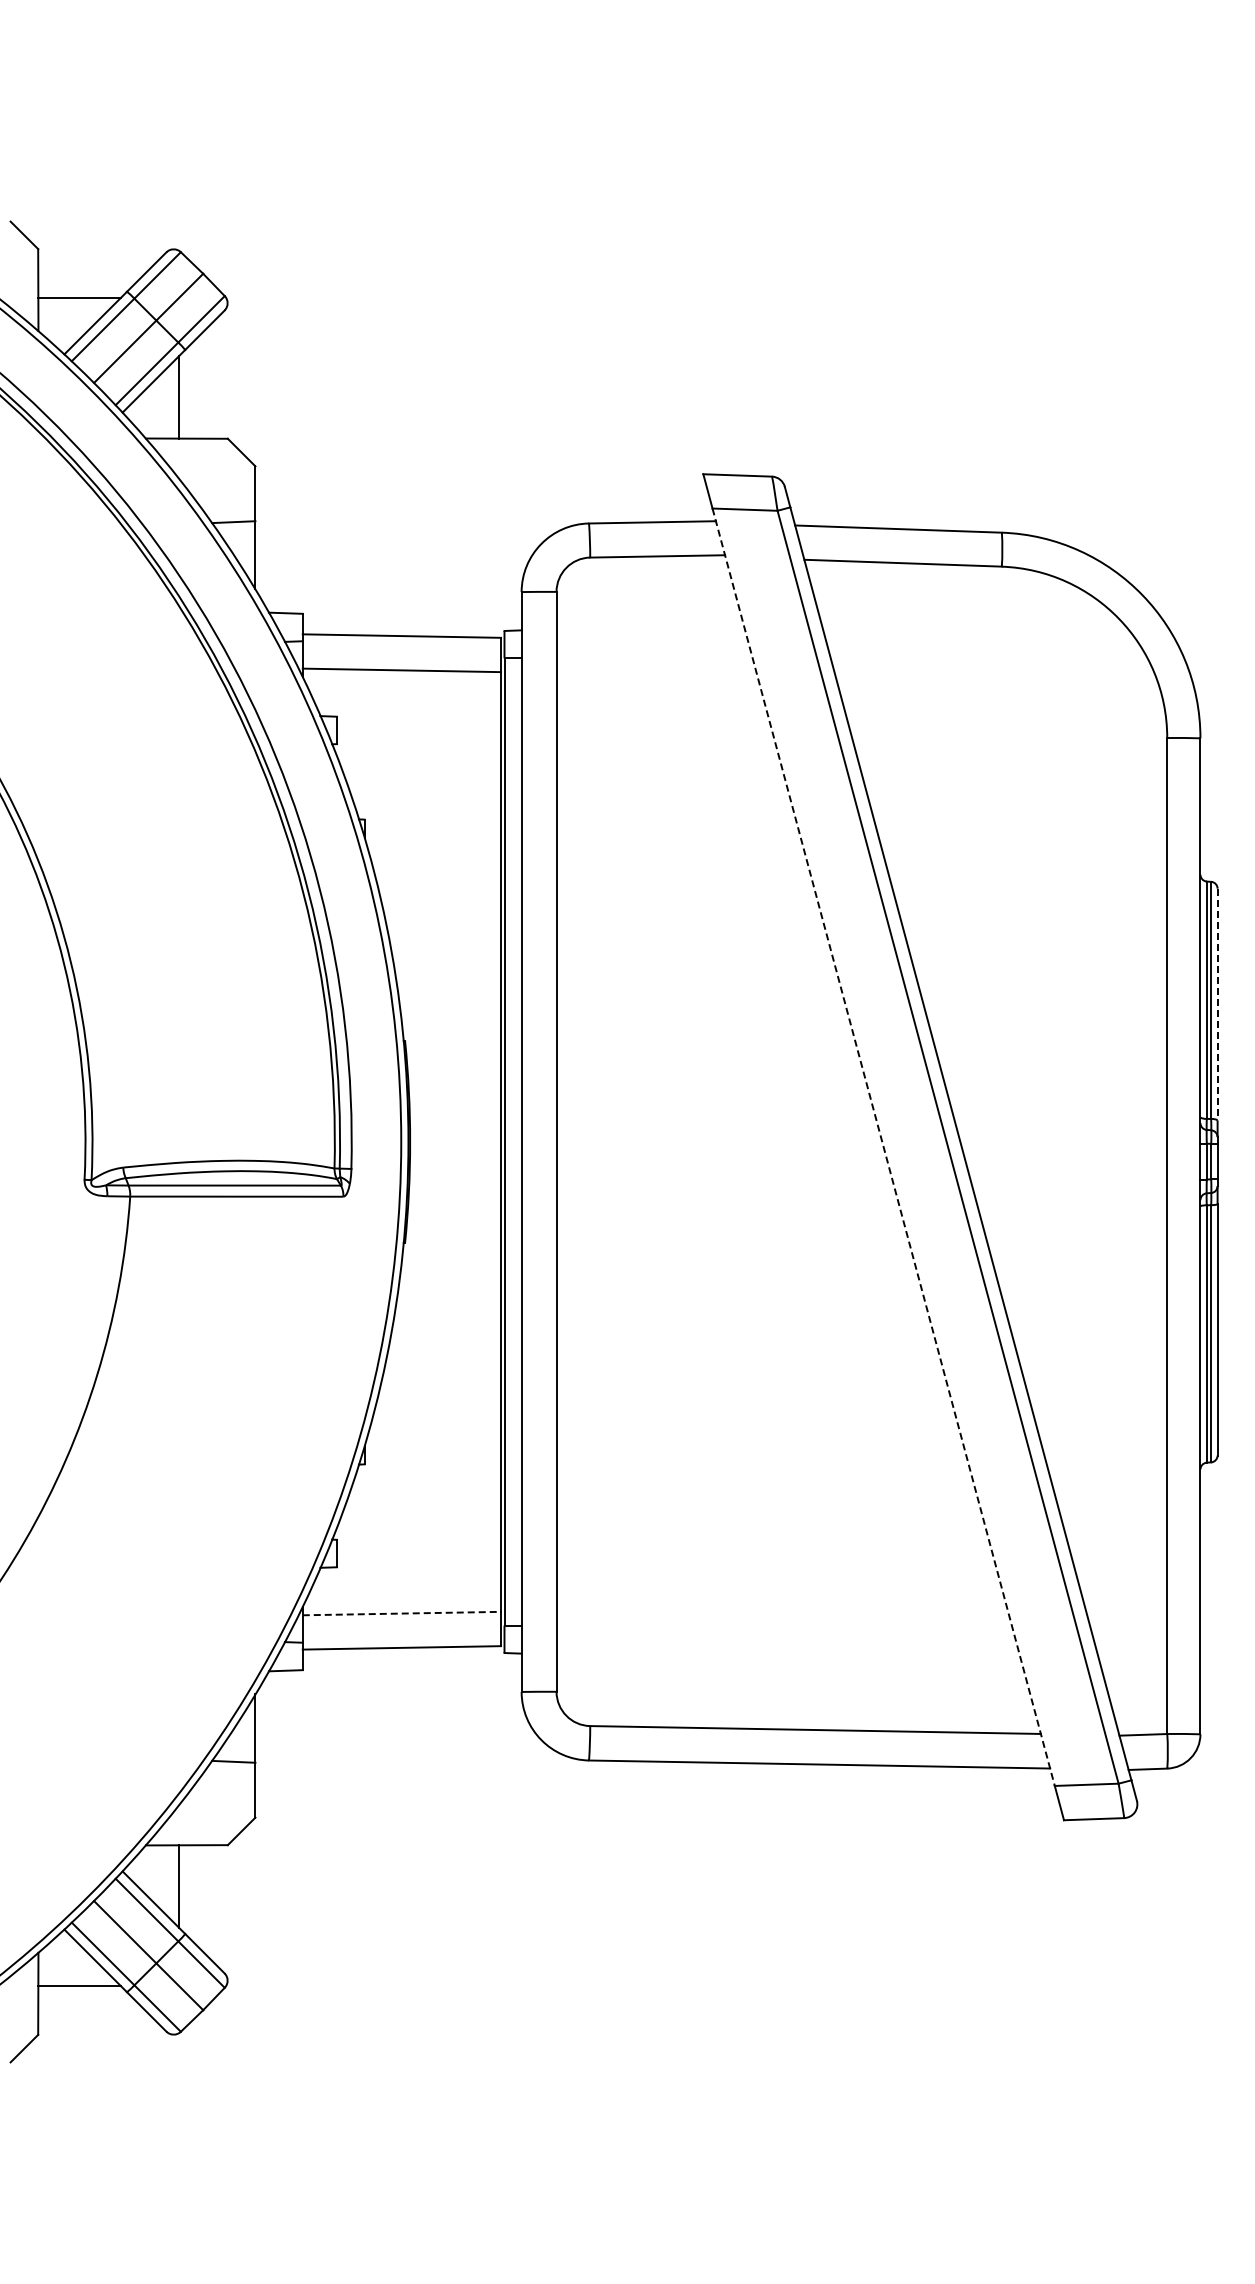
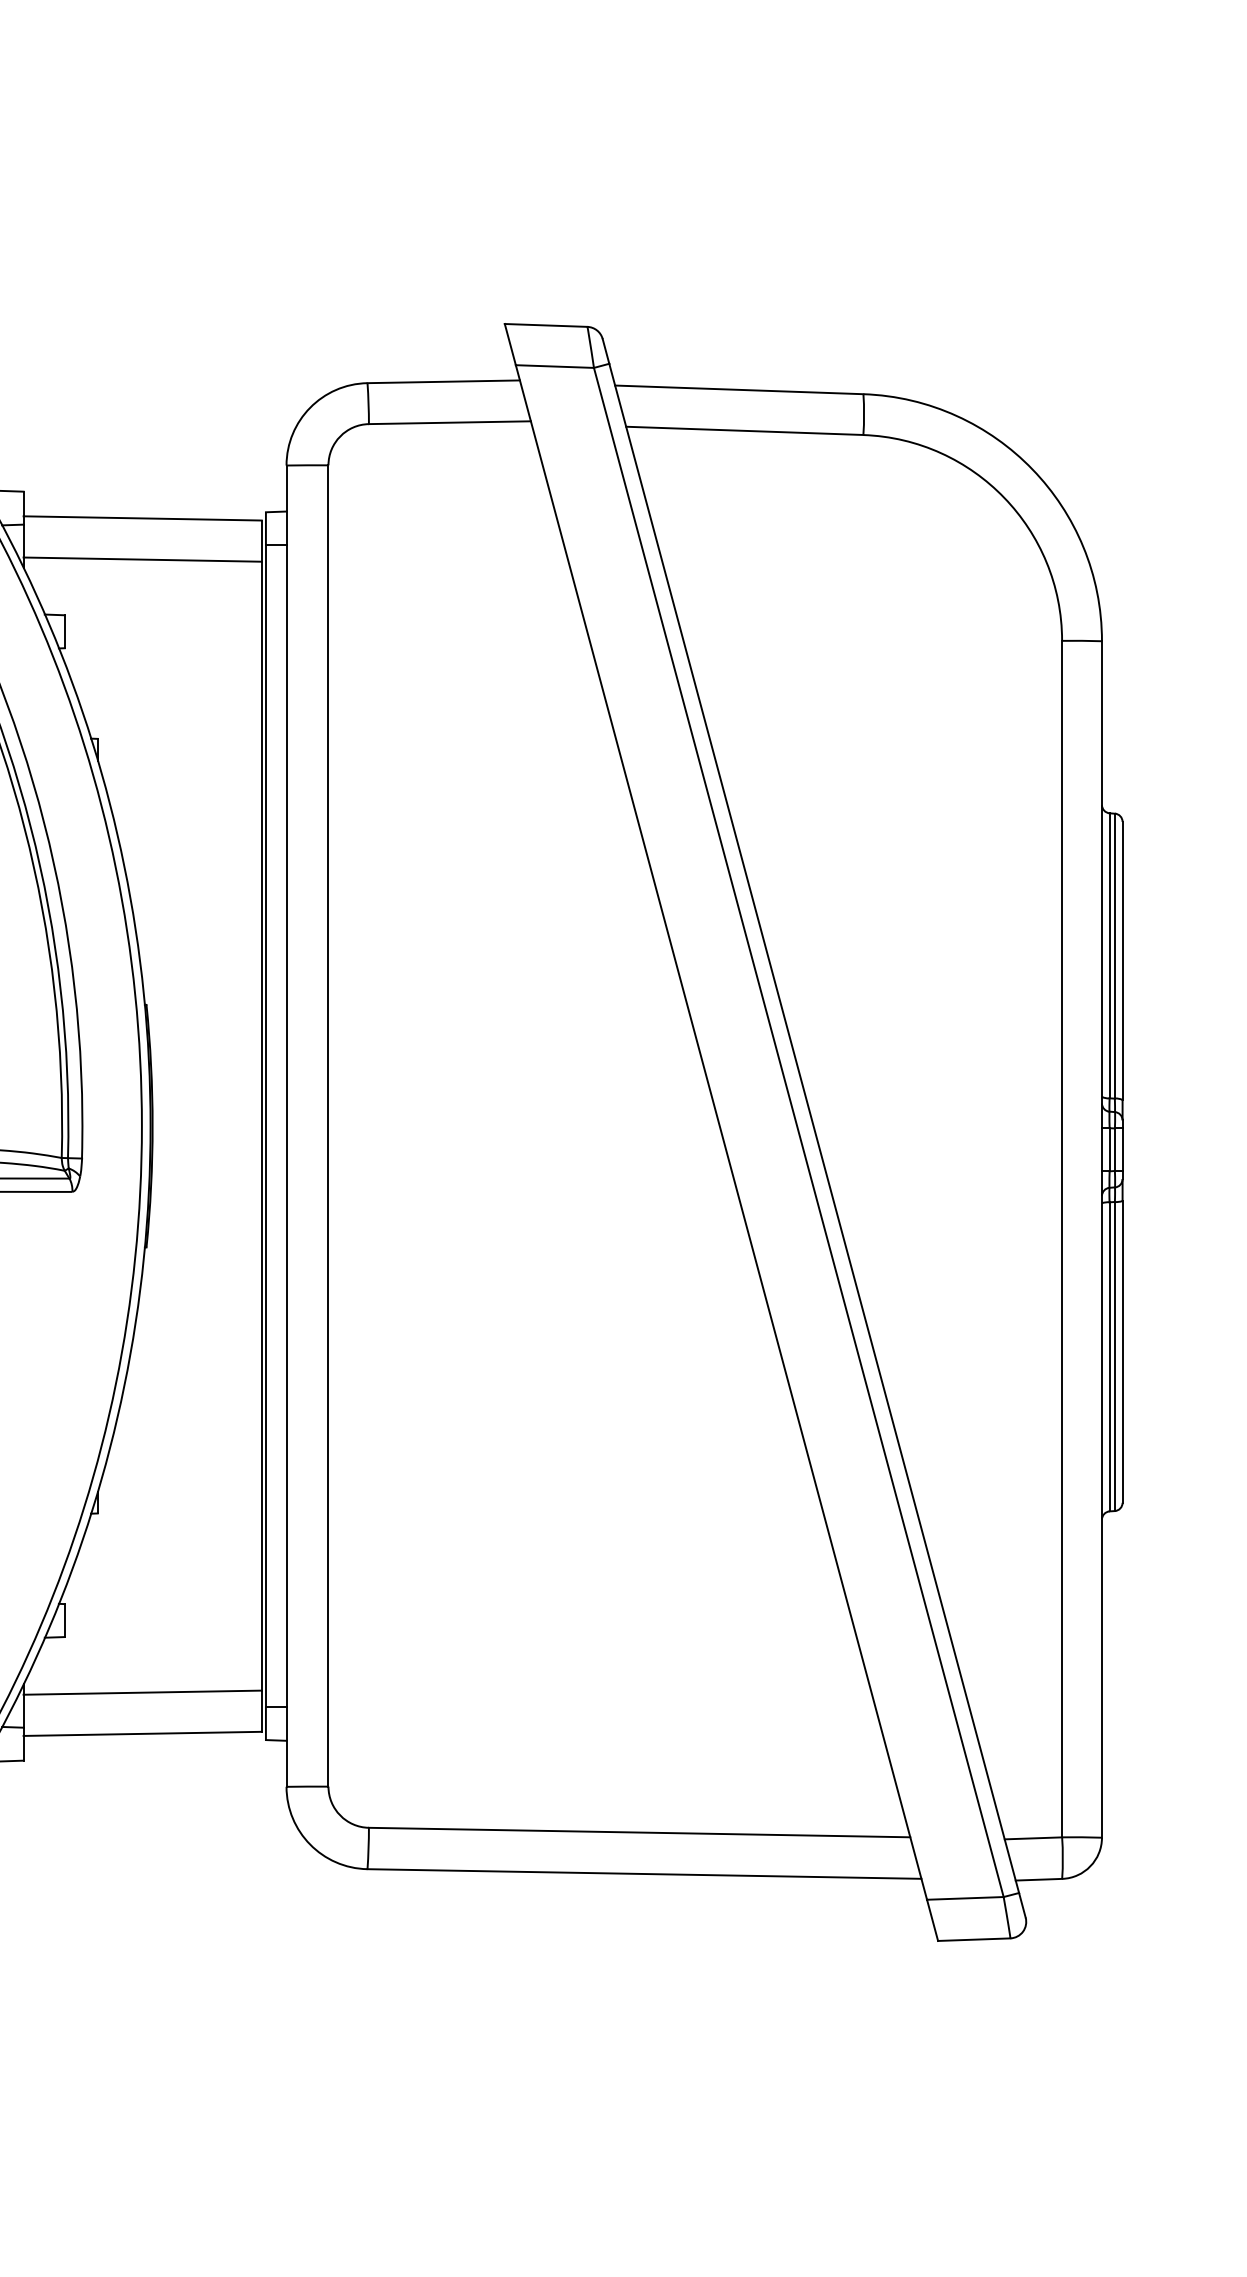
line: (1217, 1004) -> (1122, 960), dashed -> solid
line: (883, 1147) -> (721, 1132), dashed -> solid
line: (402, 1613) -> (143, 1692), dashed -> solid

